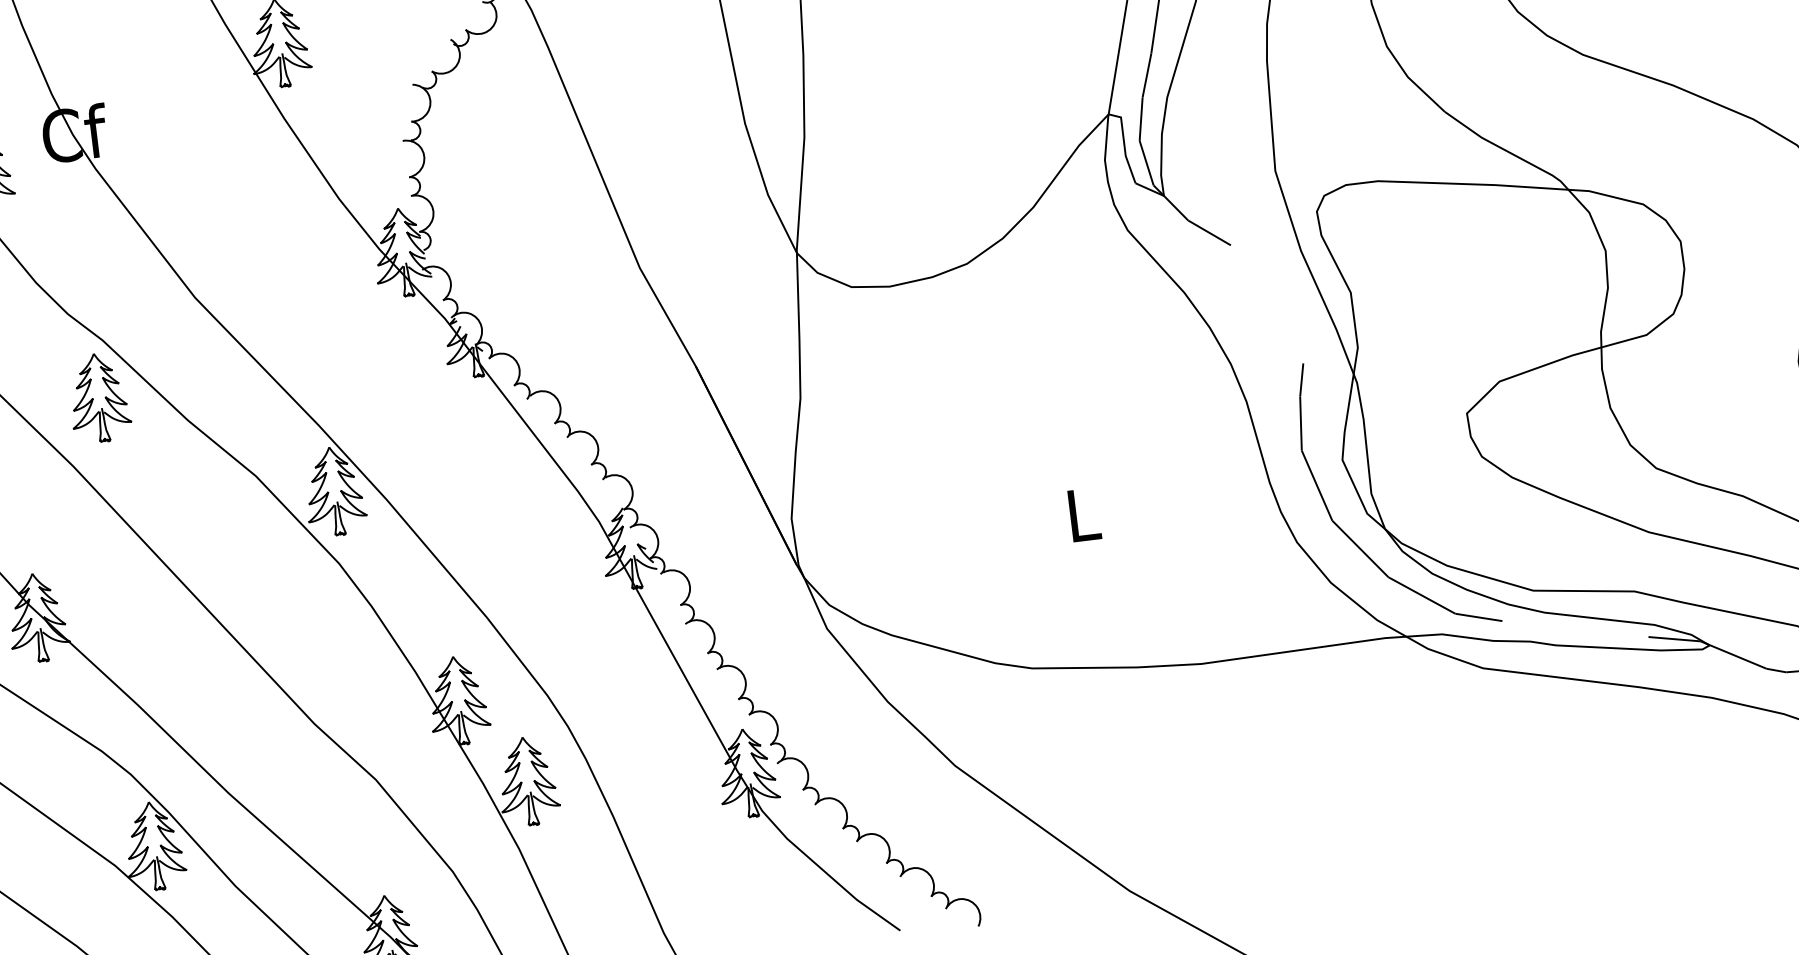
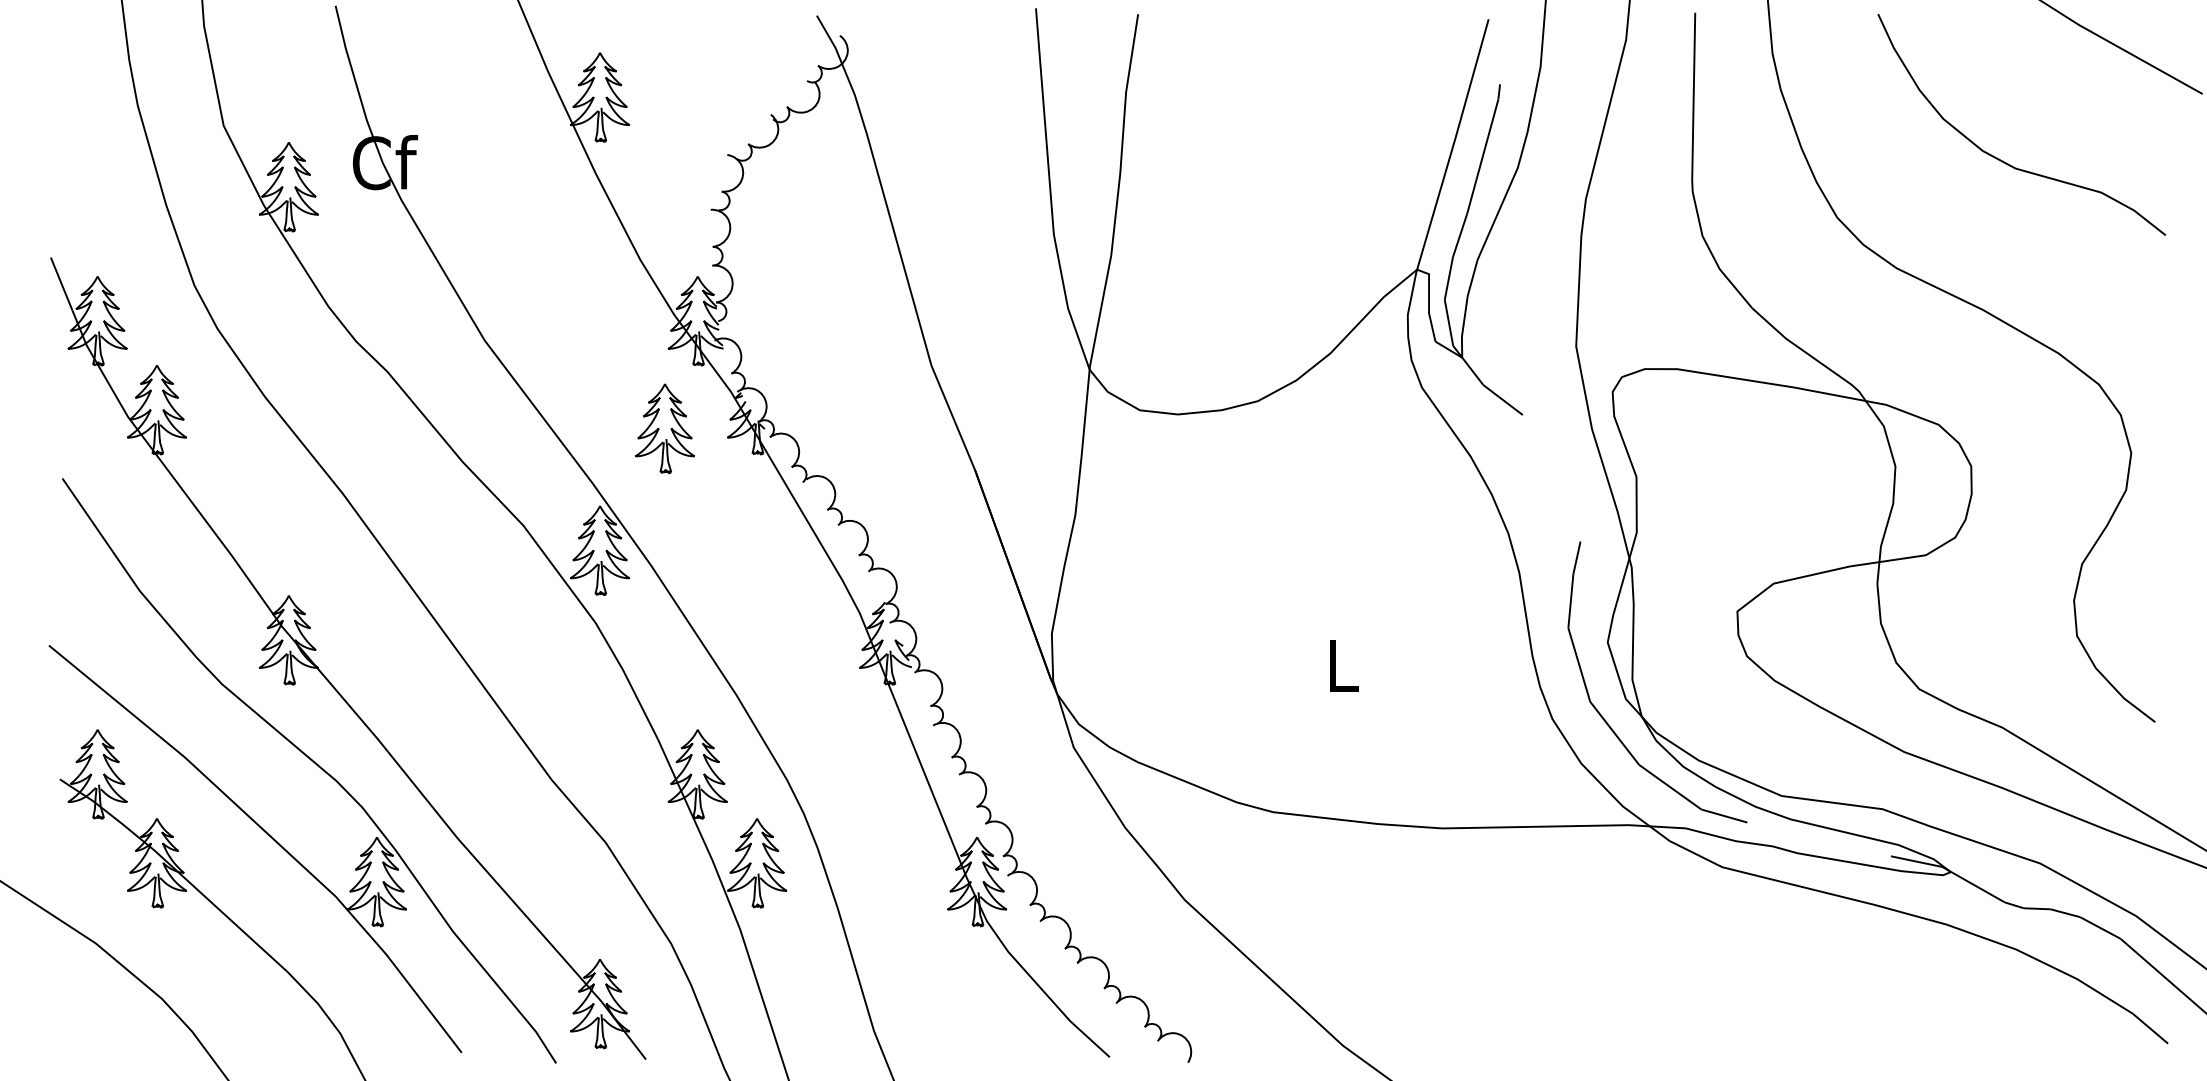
part: (98, 397) -> (664, 428), moved

